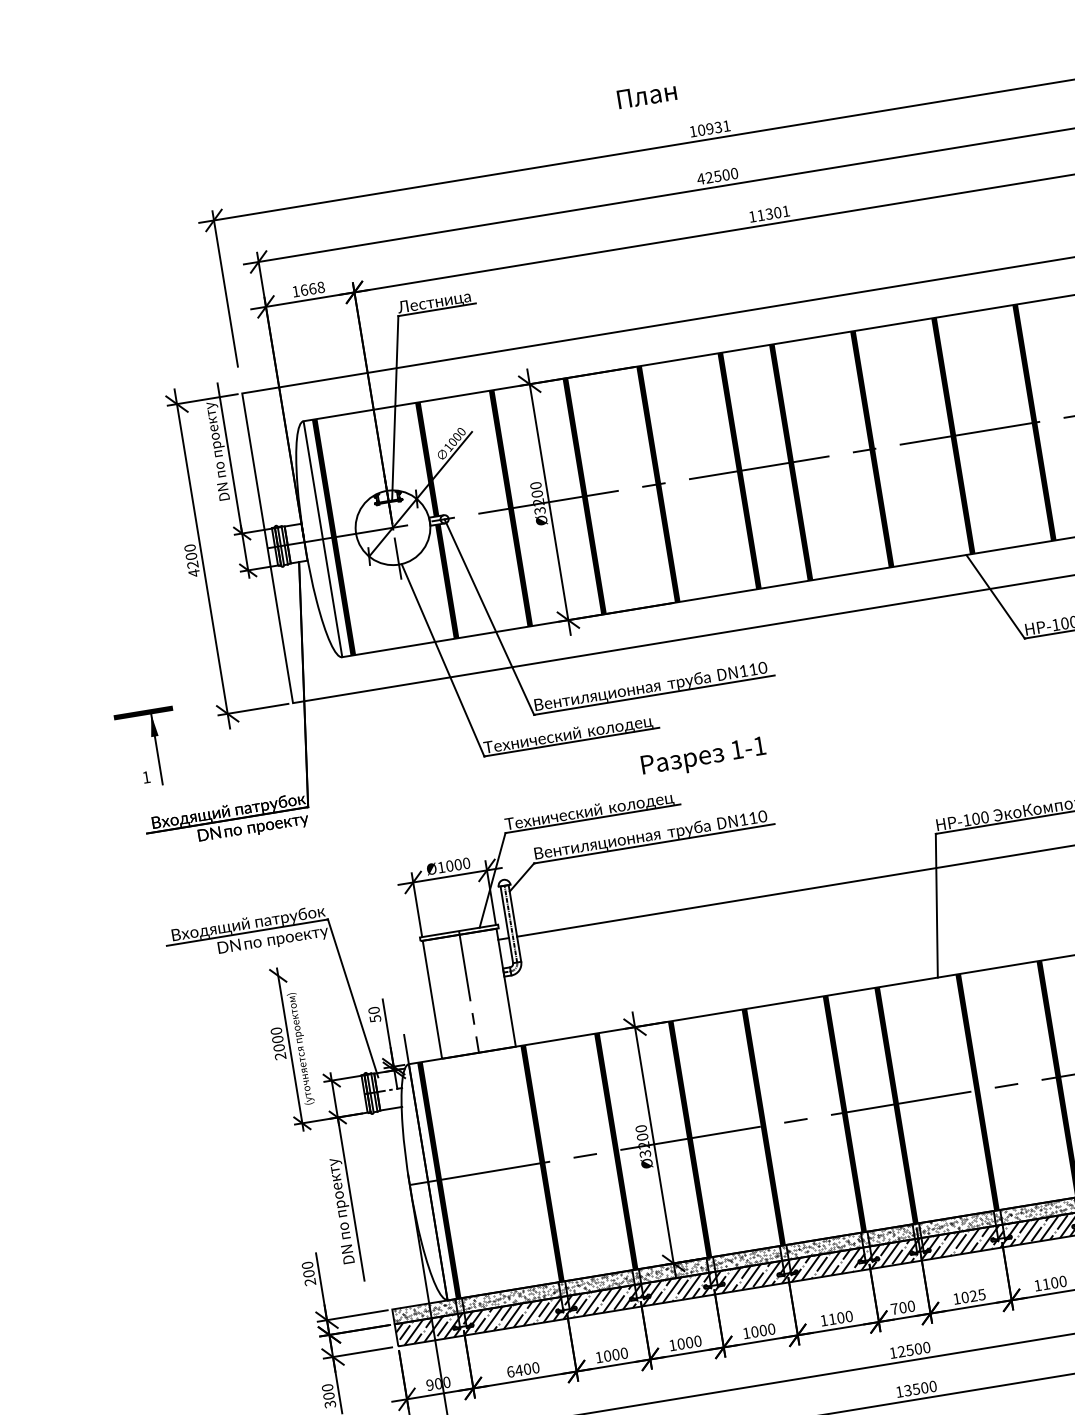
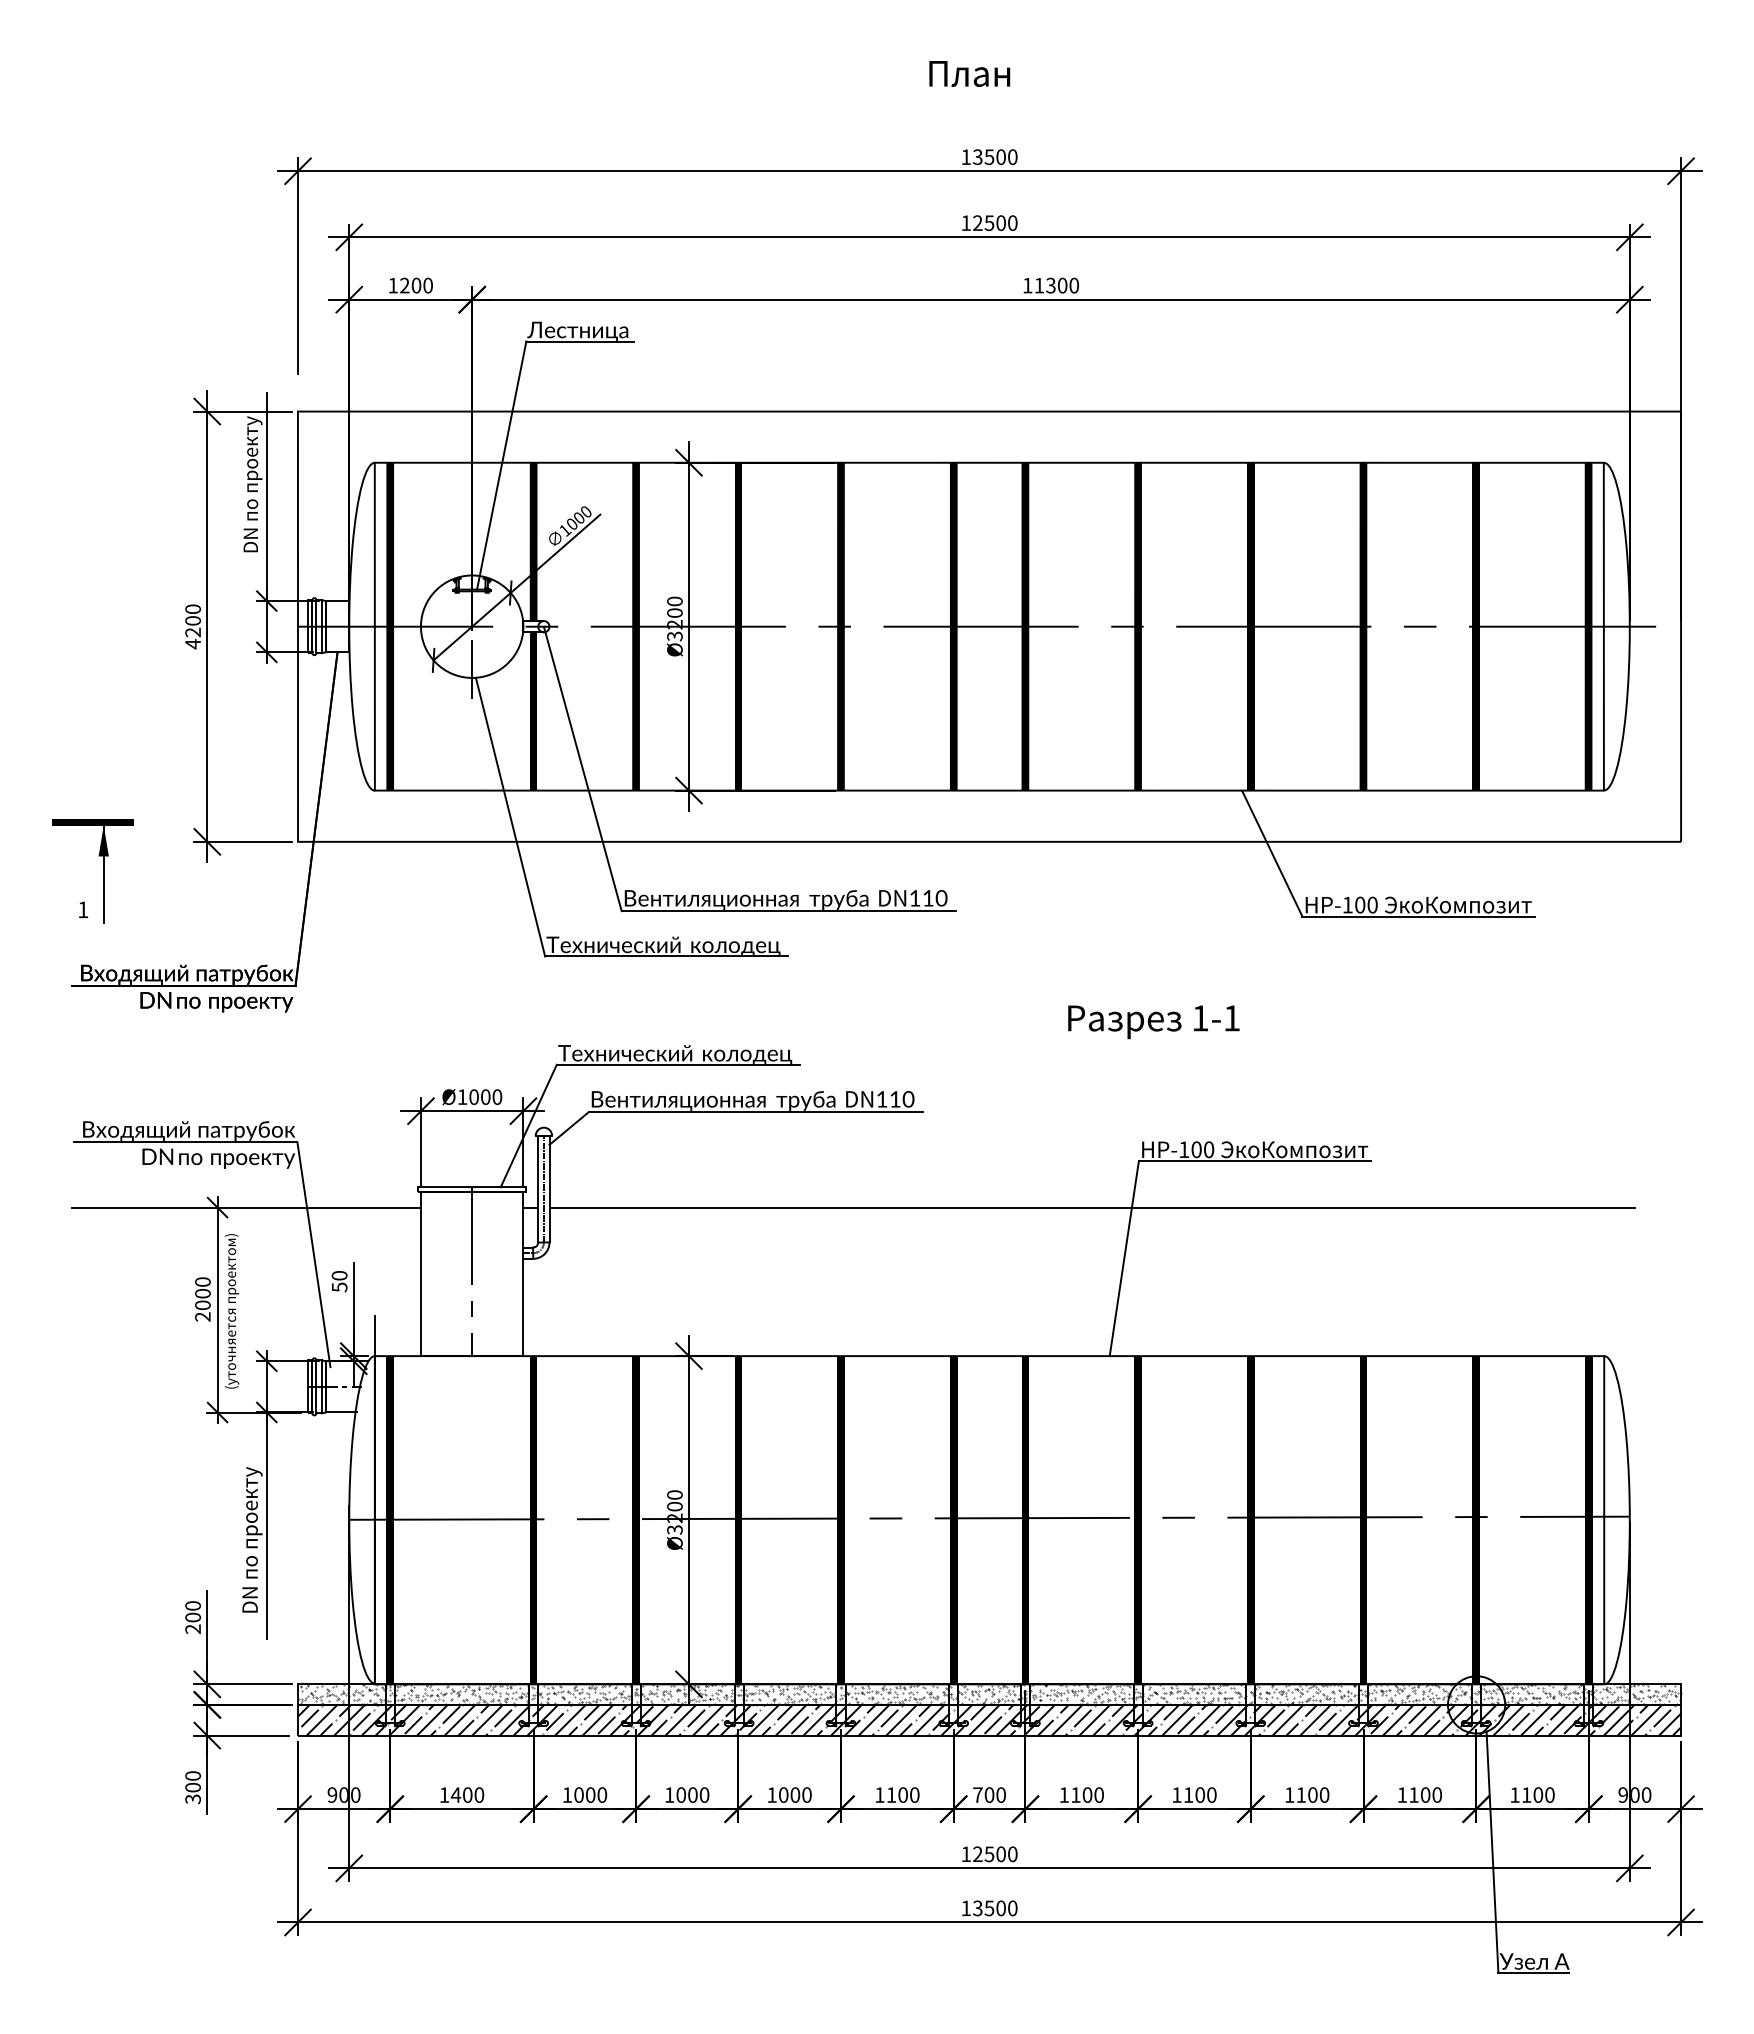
text: (646, 95) -> (969, 73), moved
text: (714, 128) -> (995, 157), 10931 -> 13500
text: (701, 178) -> (966, 222), 42500 -> 12500
text: (786, 211) -> (1074, 285), 11301 -> 11300
text: (312, 288) -> (416, 285), 1668 -> 1200
text: (703, 758) -> (1153, 1022), moved
line: (298, 972) -> (245, 1207), added
text: (973, 1295) -> (1087, 1794), 1025 -> 1100
text: (510, 1371) -> (444, 1794), 6400 -> 1400

